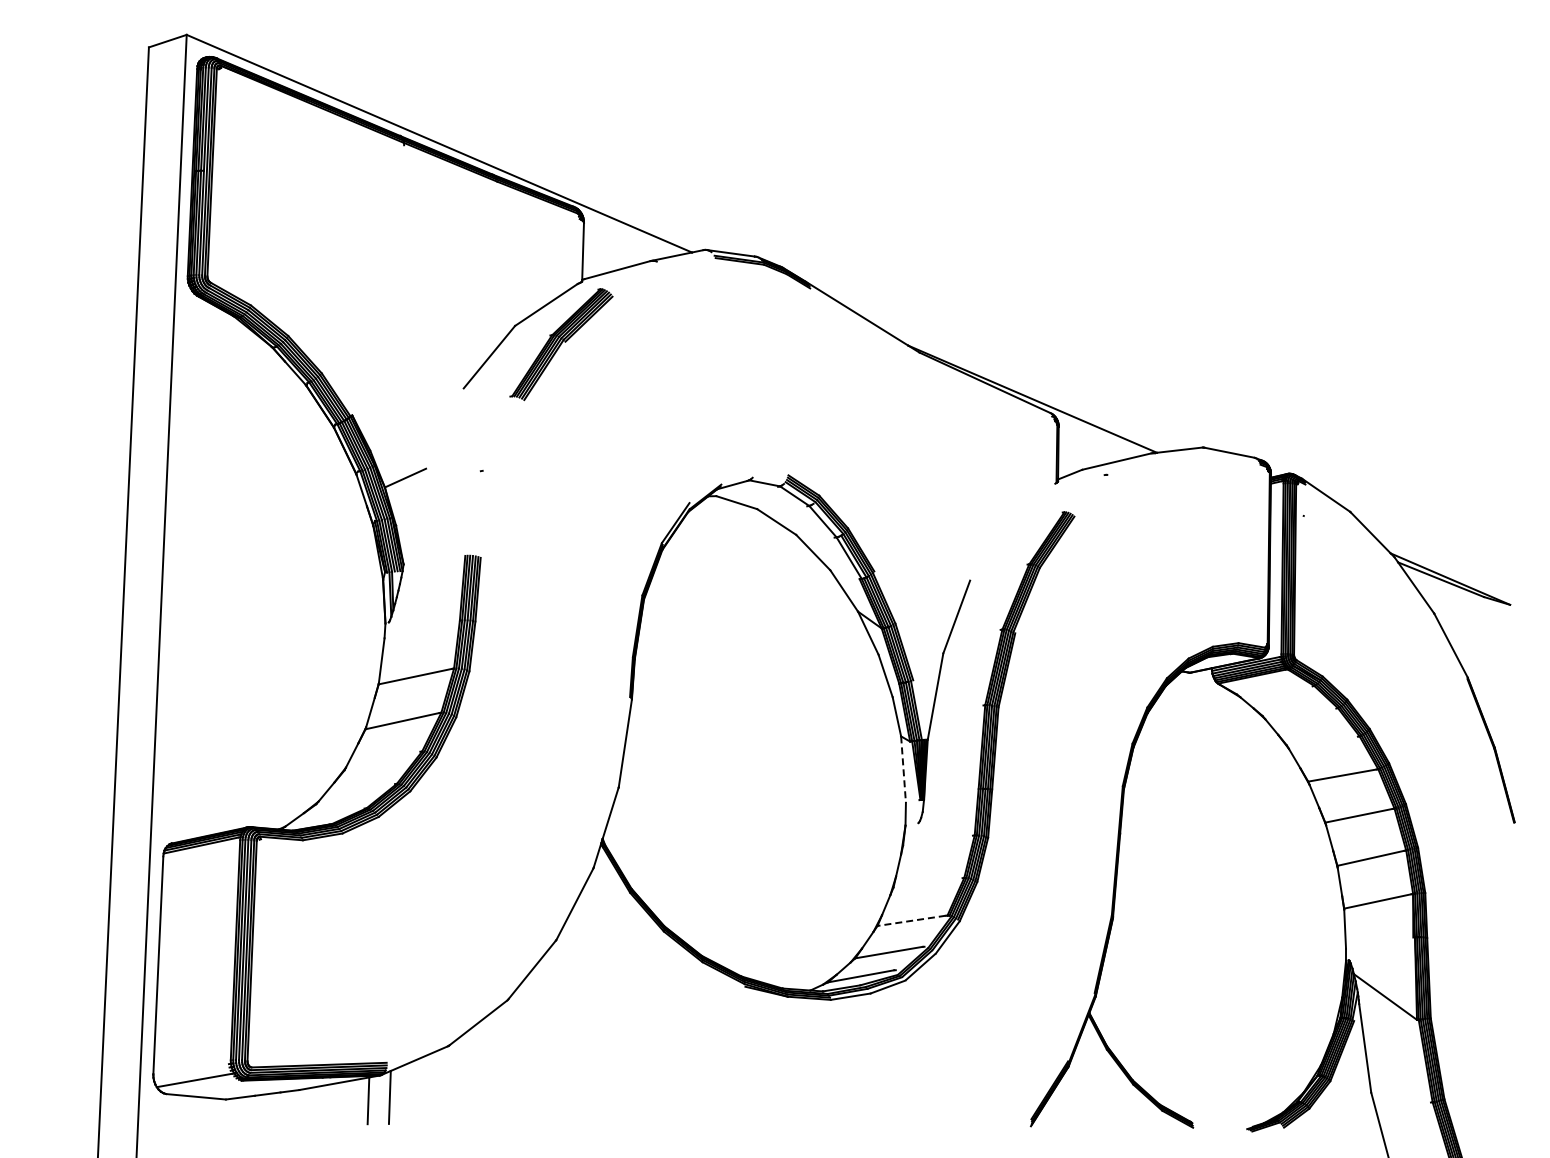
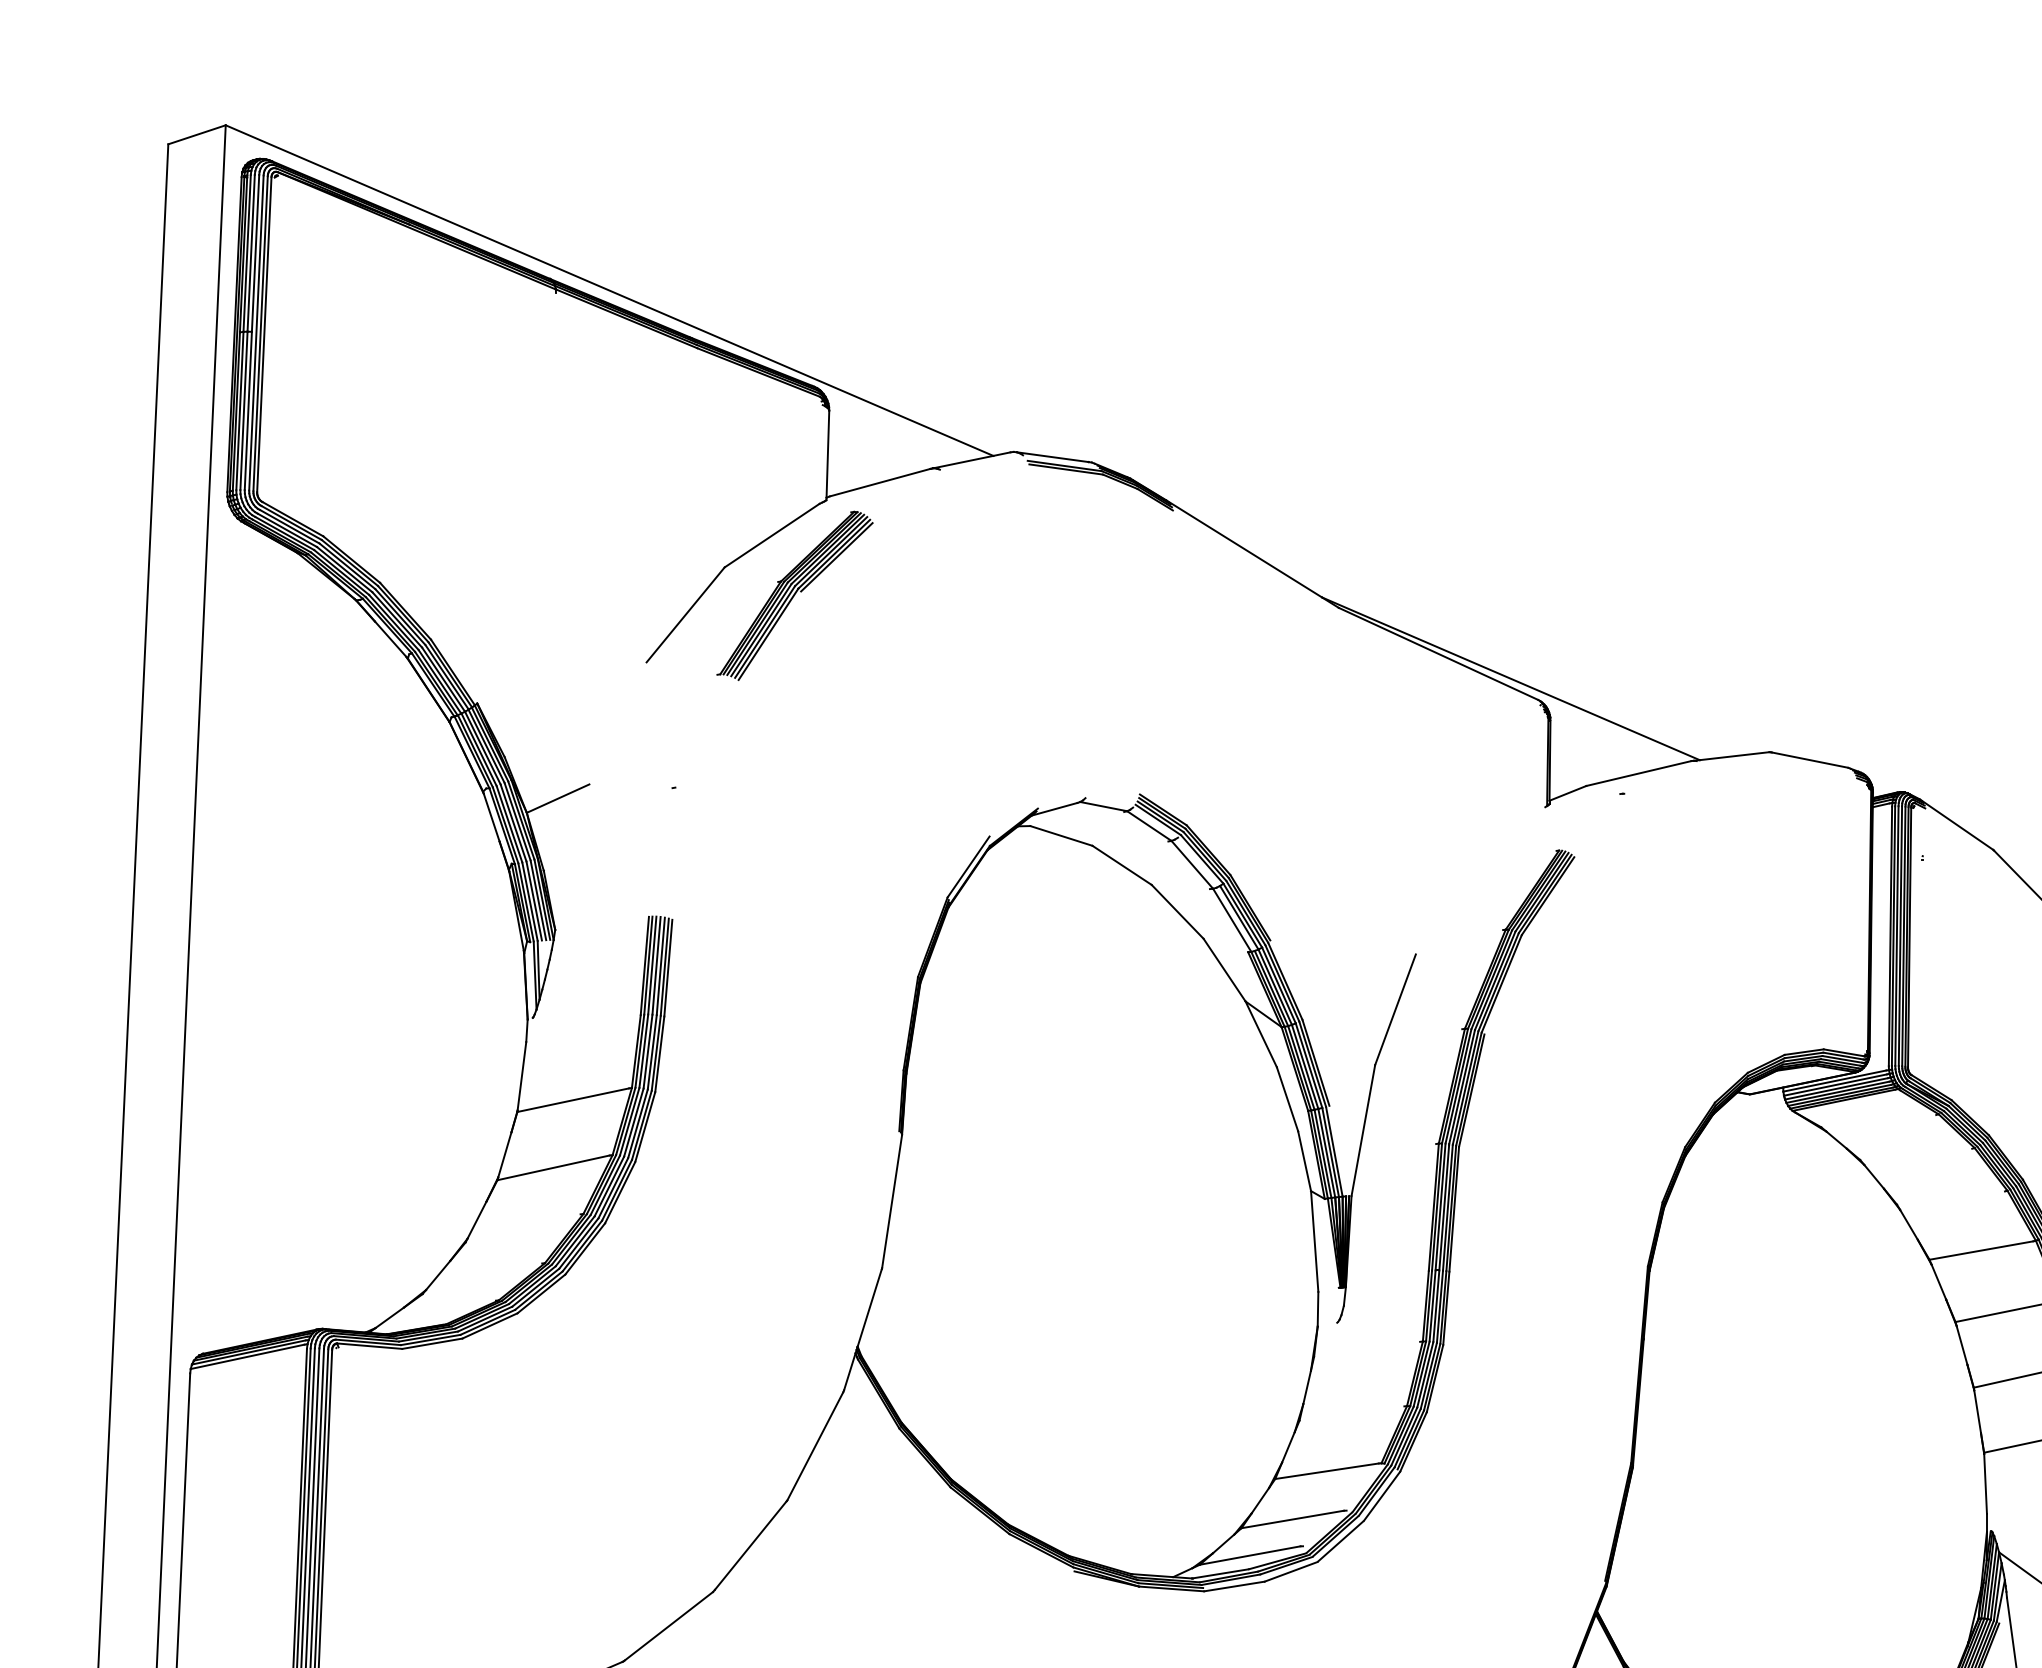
line: (903, 770) -> (1314, 1242), dashed -> solid
line: (911, 920) -> (1326, 1470), dashed -> solid

